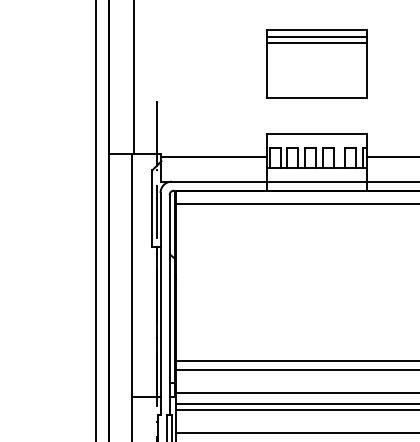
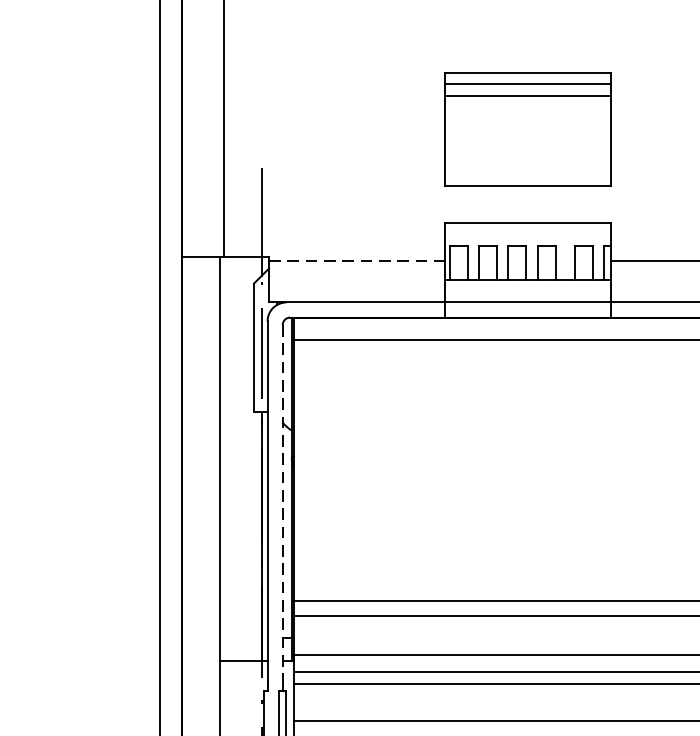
part: (316, 63) -> (527, 128), moved
line: (214, 156) -> (357, 260), solid -> dashed
line: (169, 302) -> (282, 503), solid -> dashed

